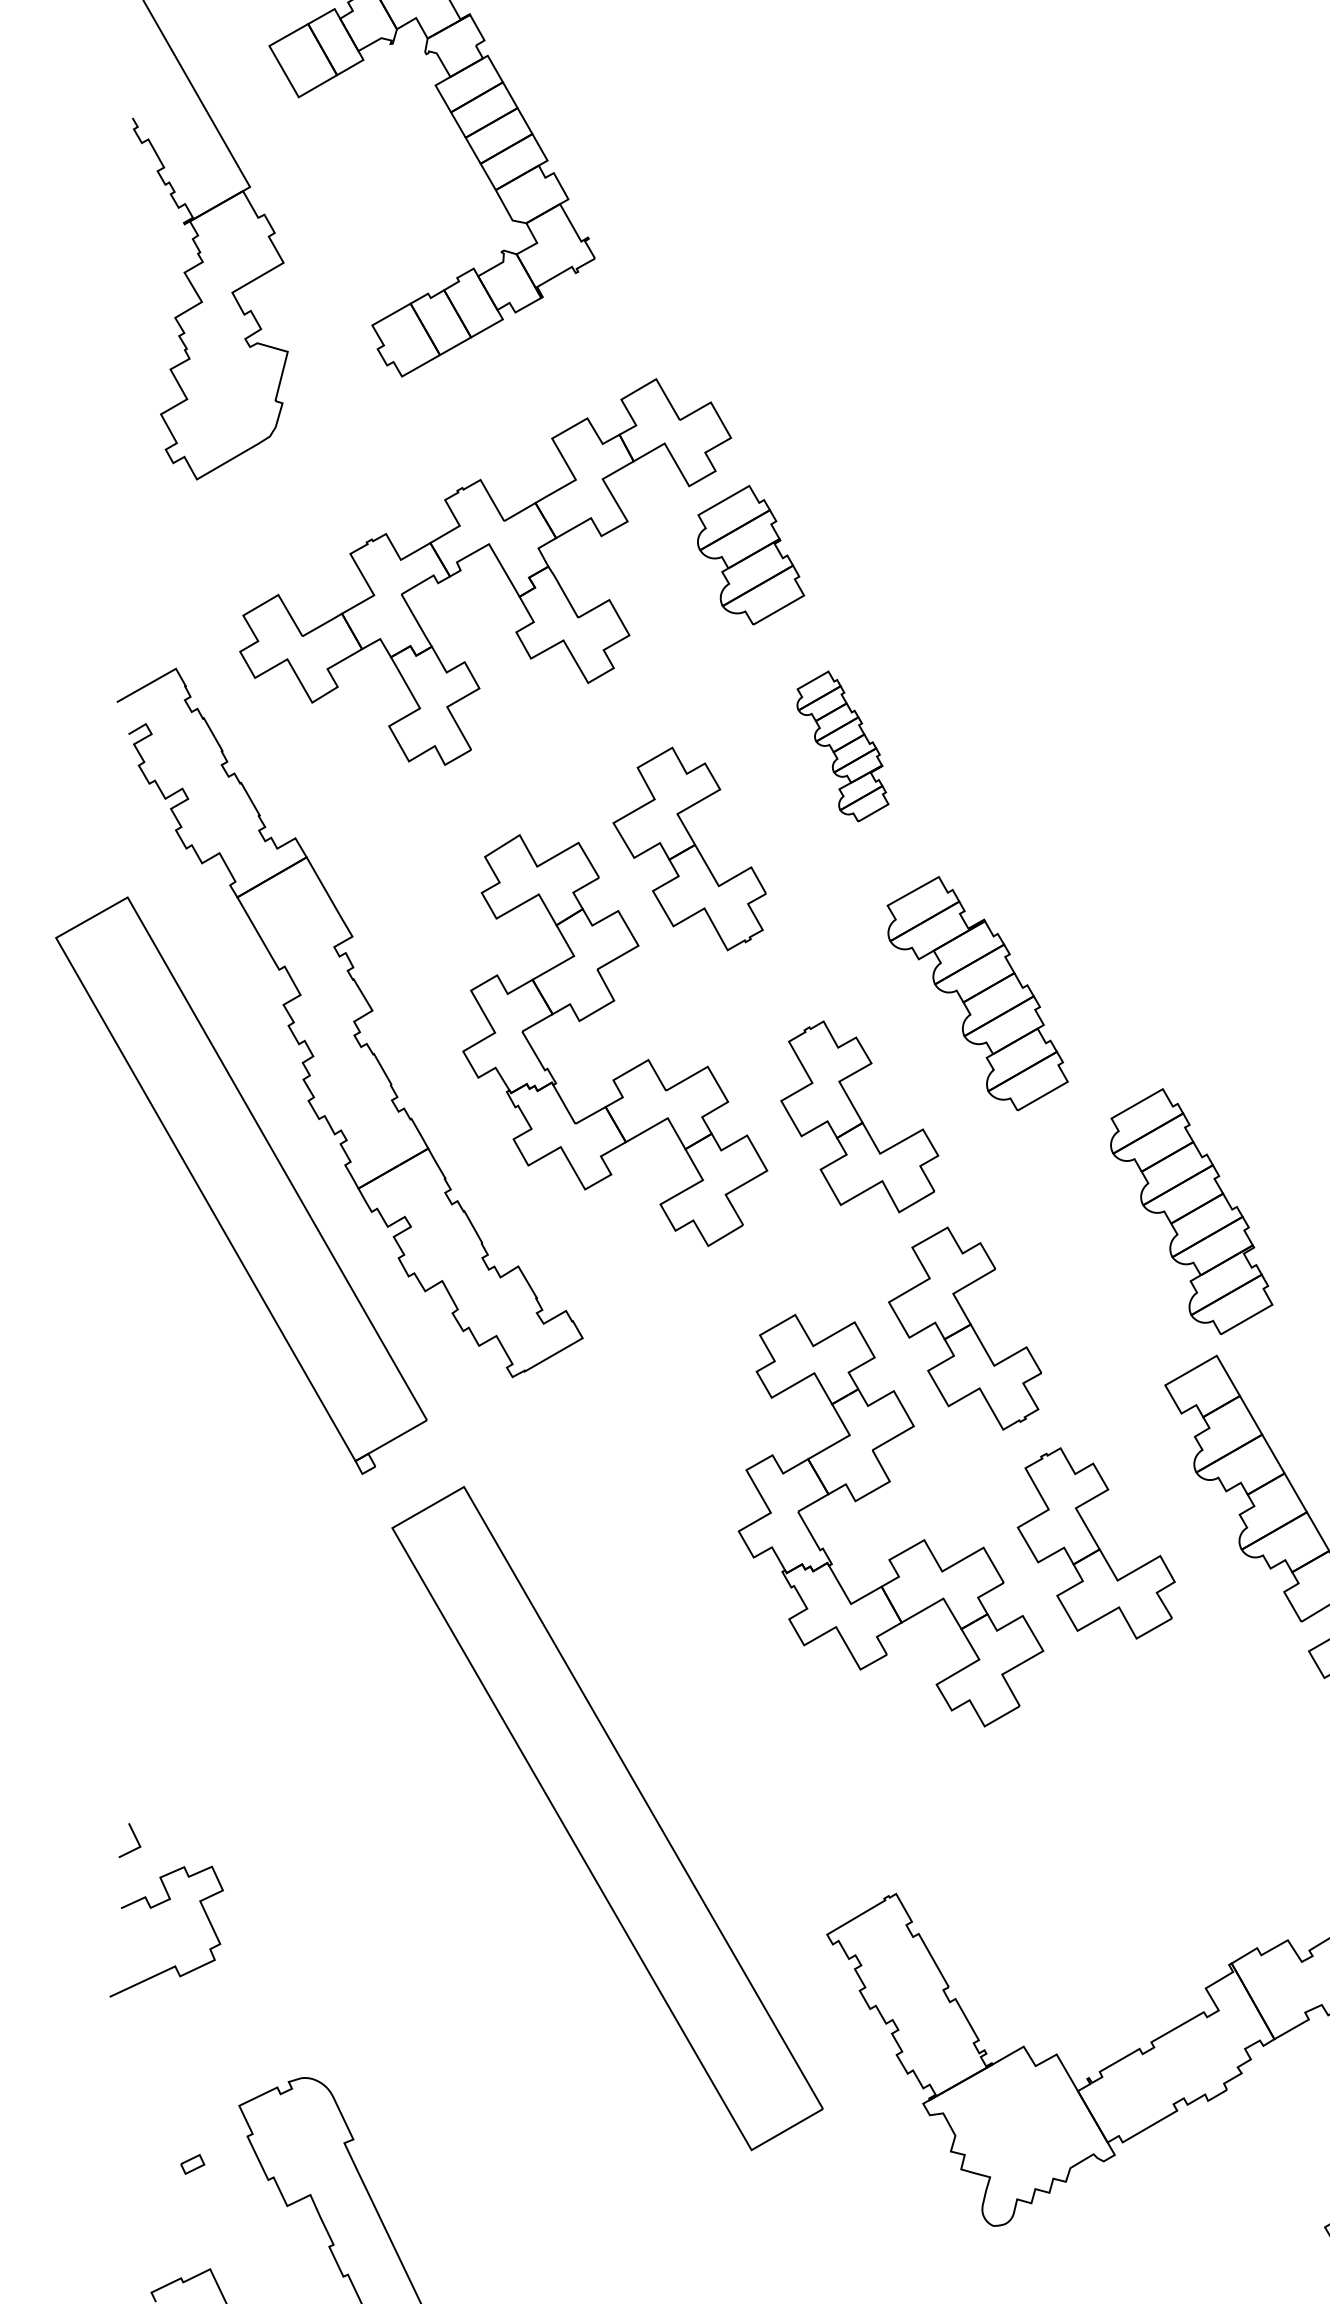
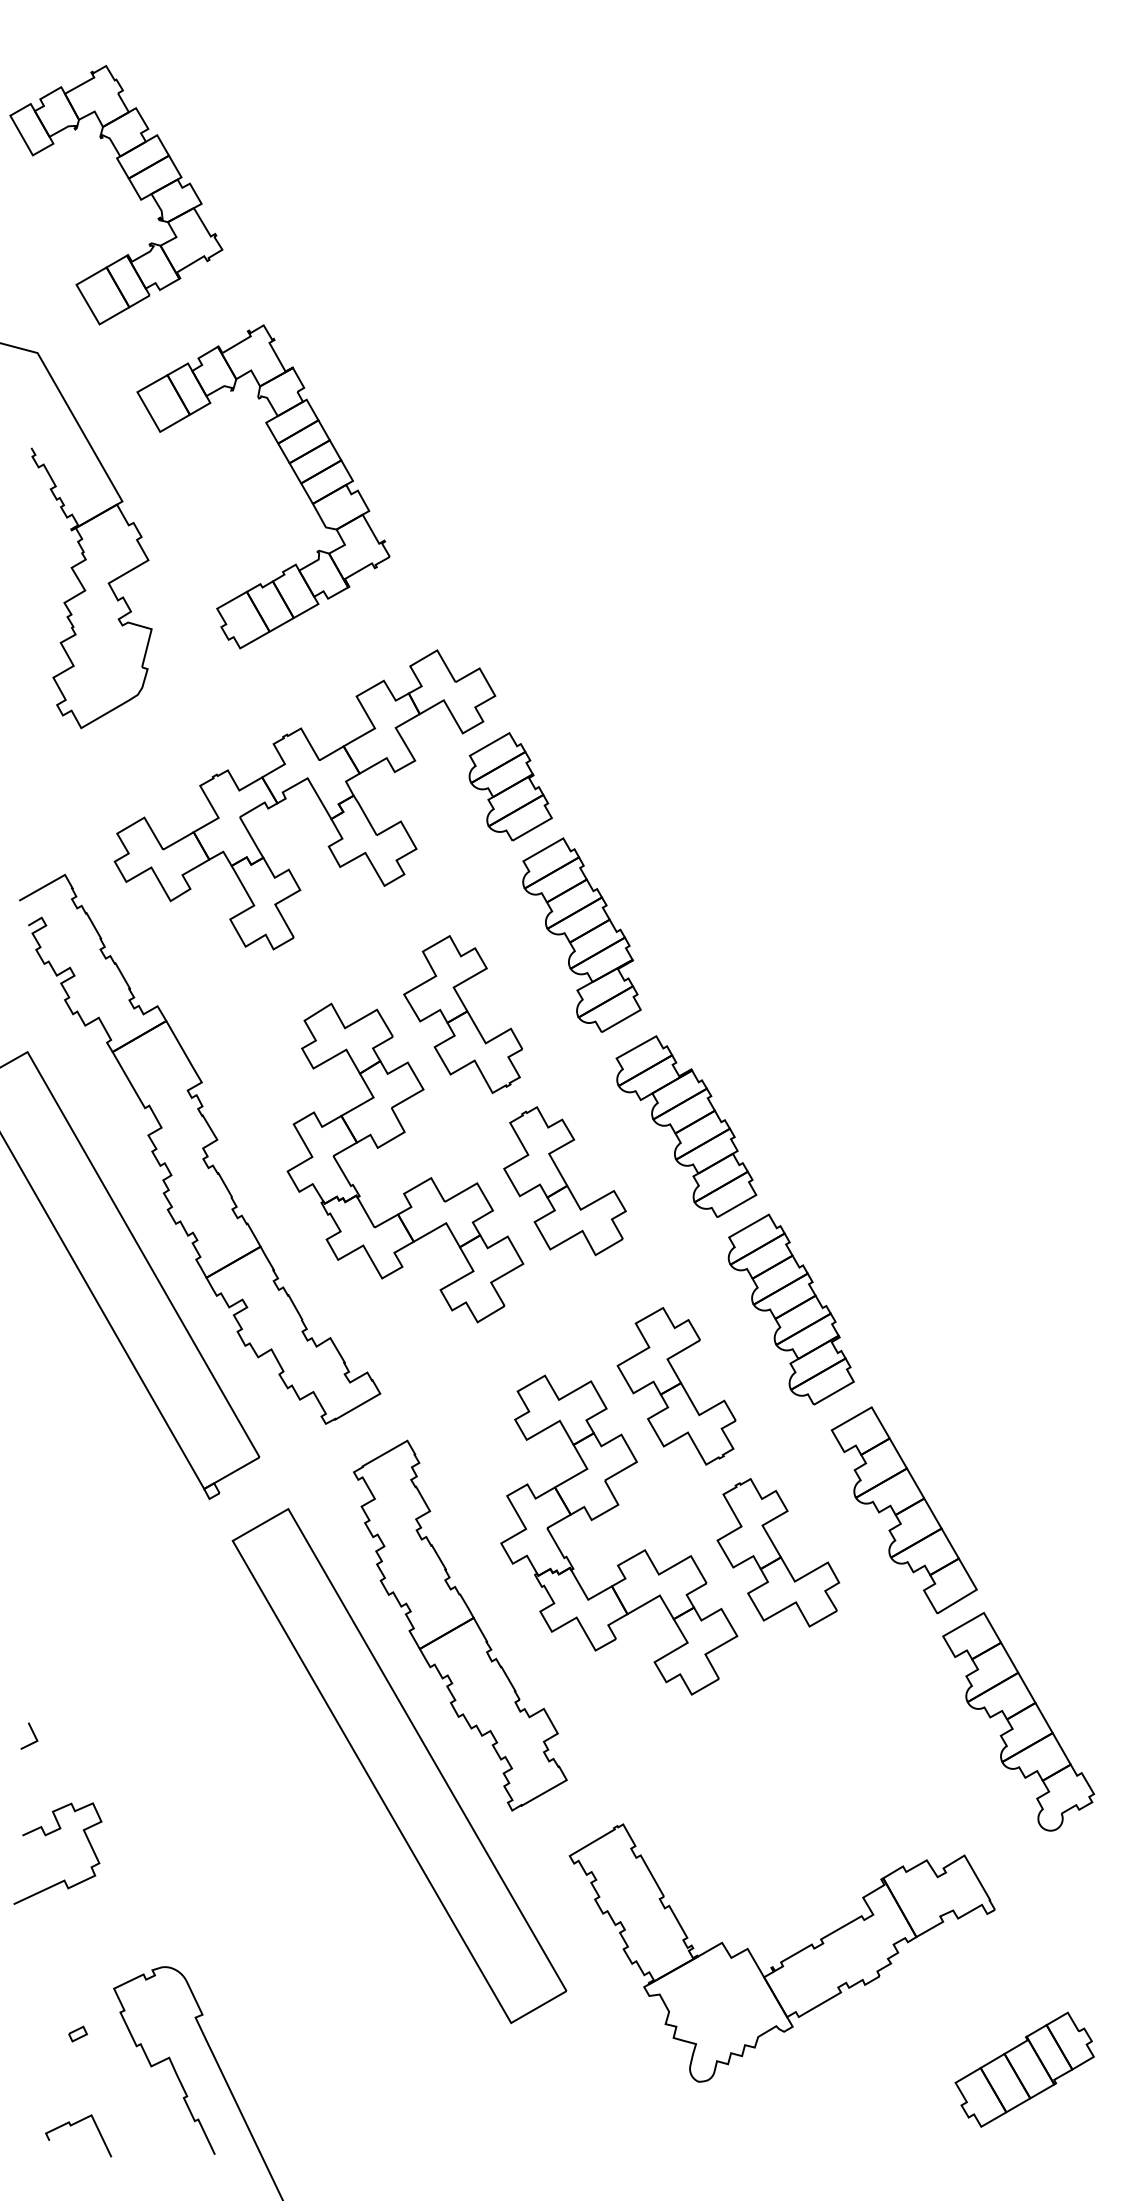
part: (842, 745) -> (581, 934), size x1.67
part: (859, 1117) -> (564, 1181), moved
part: (1190, 1211) -> (790, 1309), moved
part: (686, 1637) -> (460, 1625), added
line: (134, 1837) -> (32, 1733), moved

